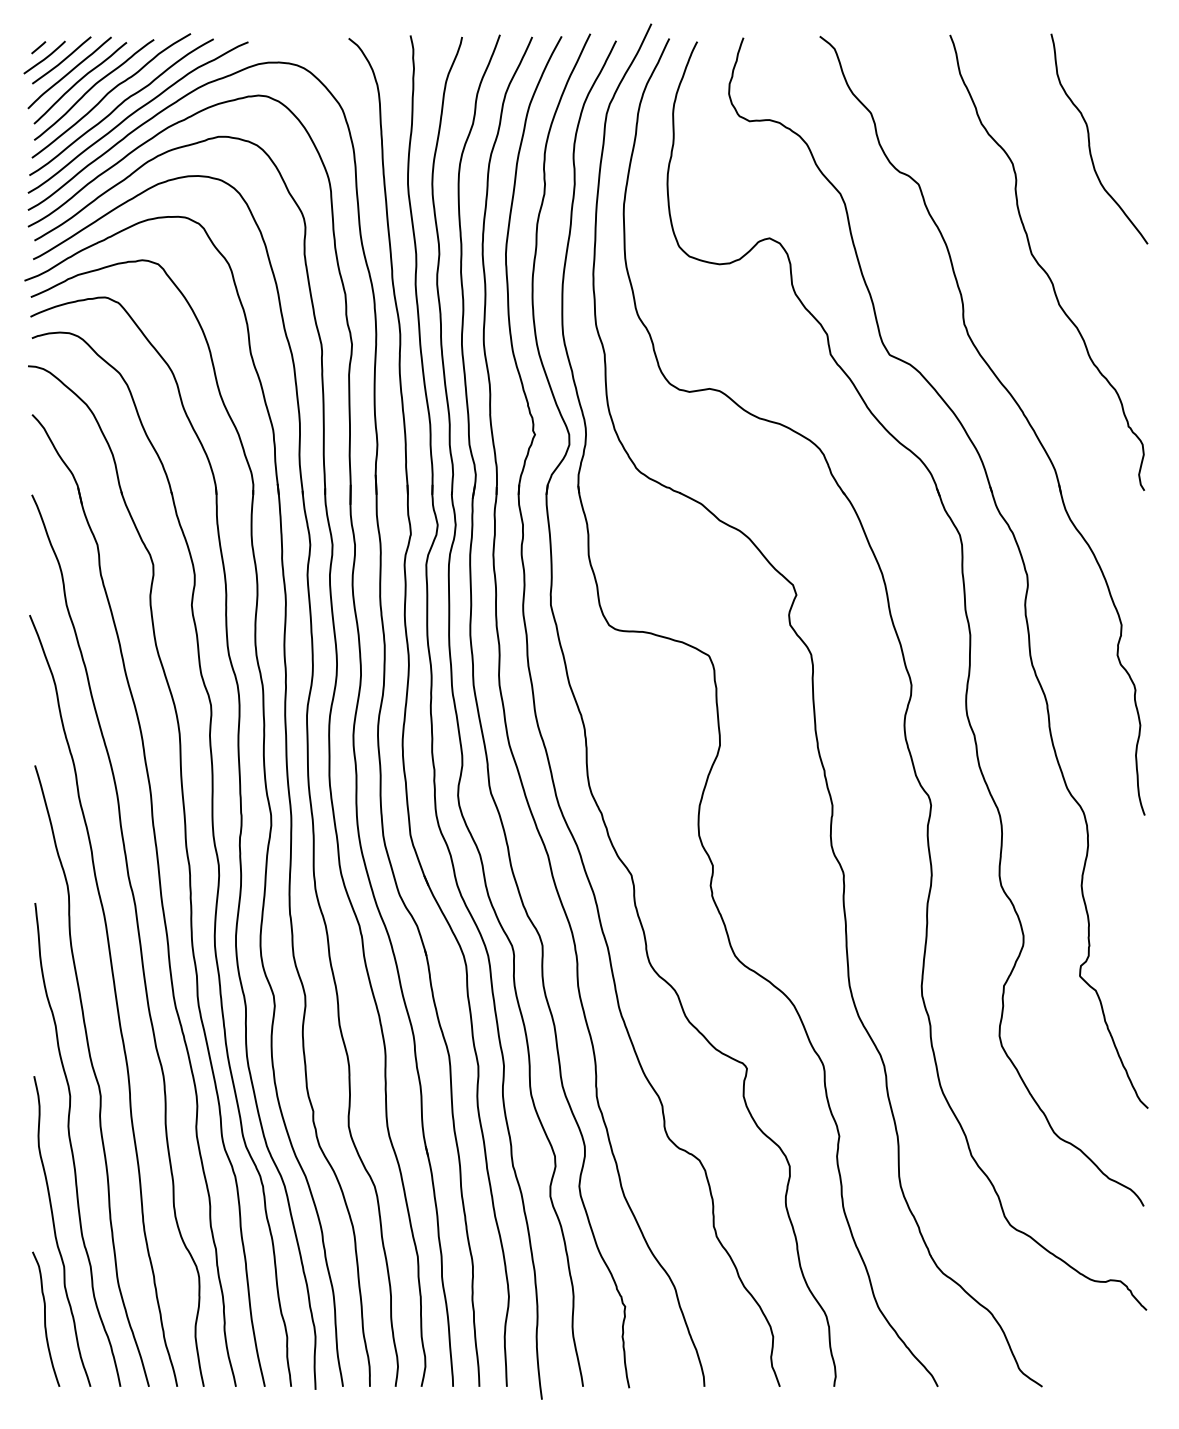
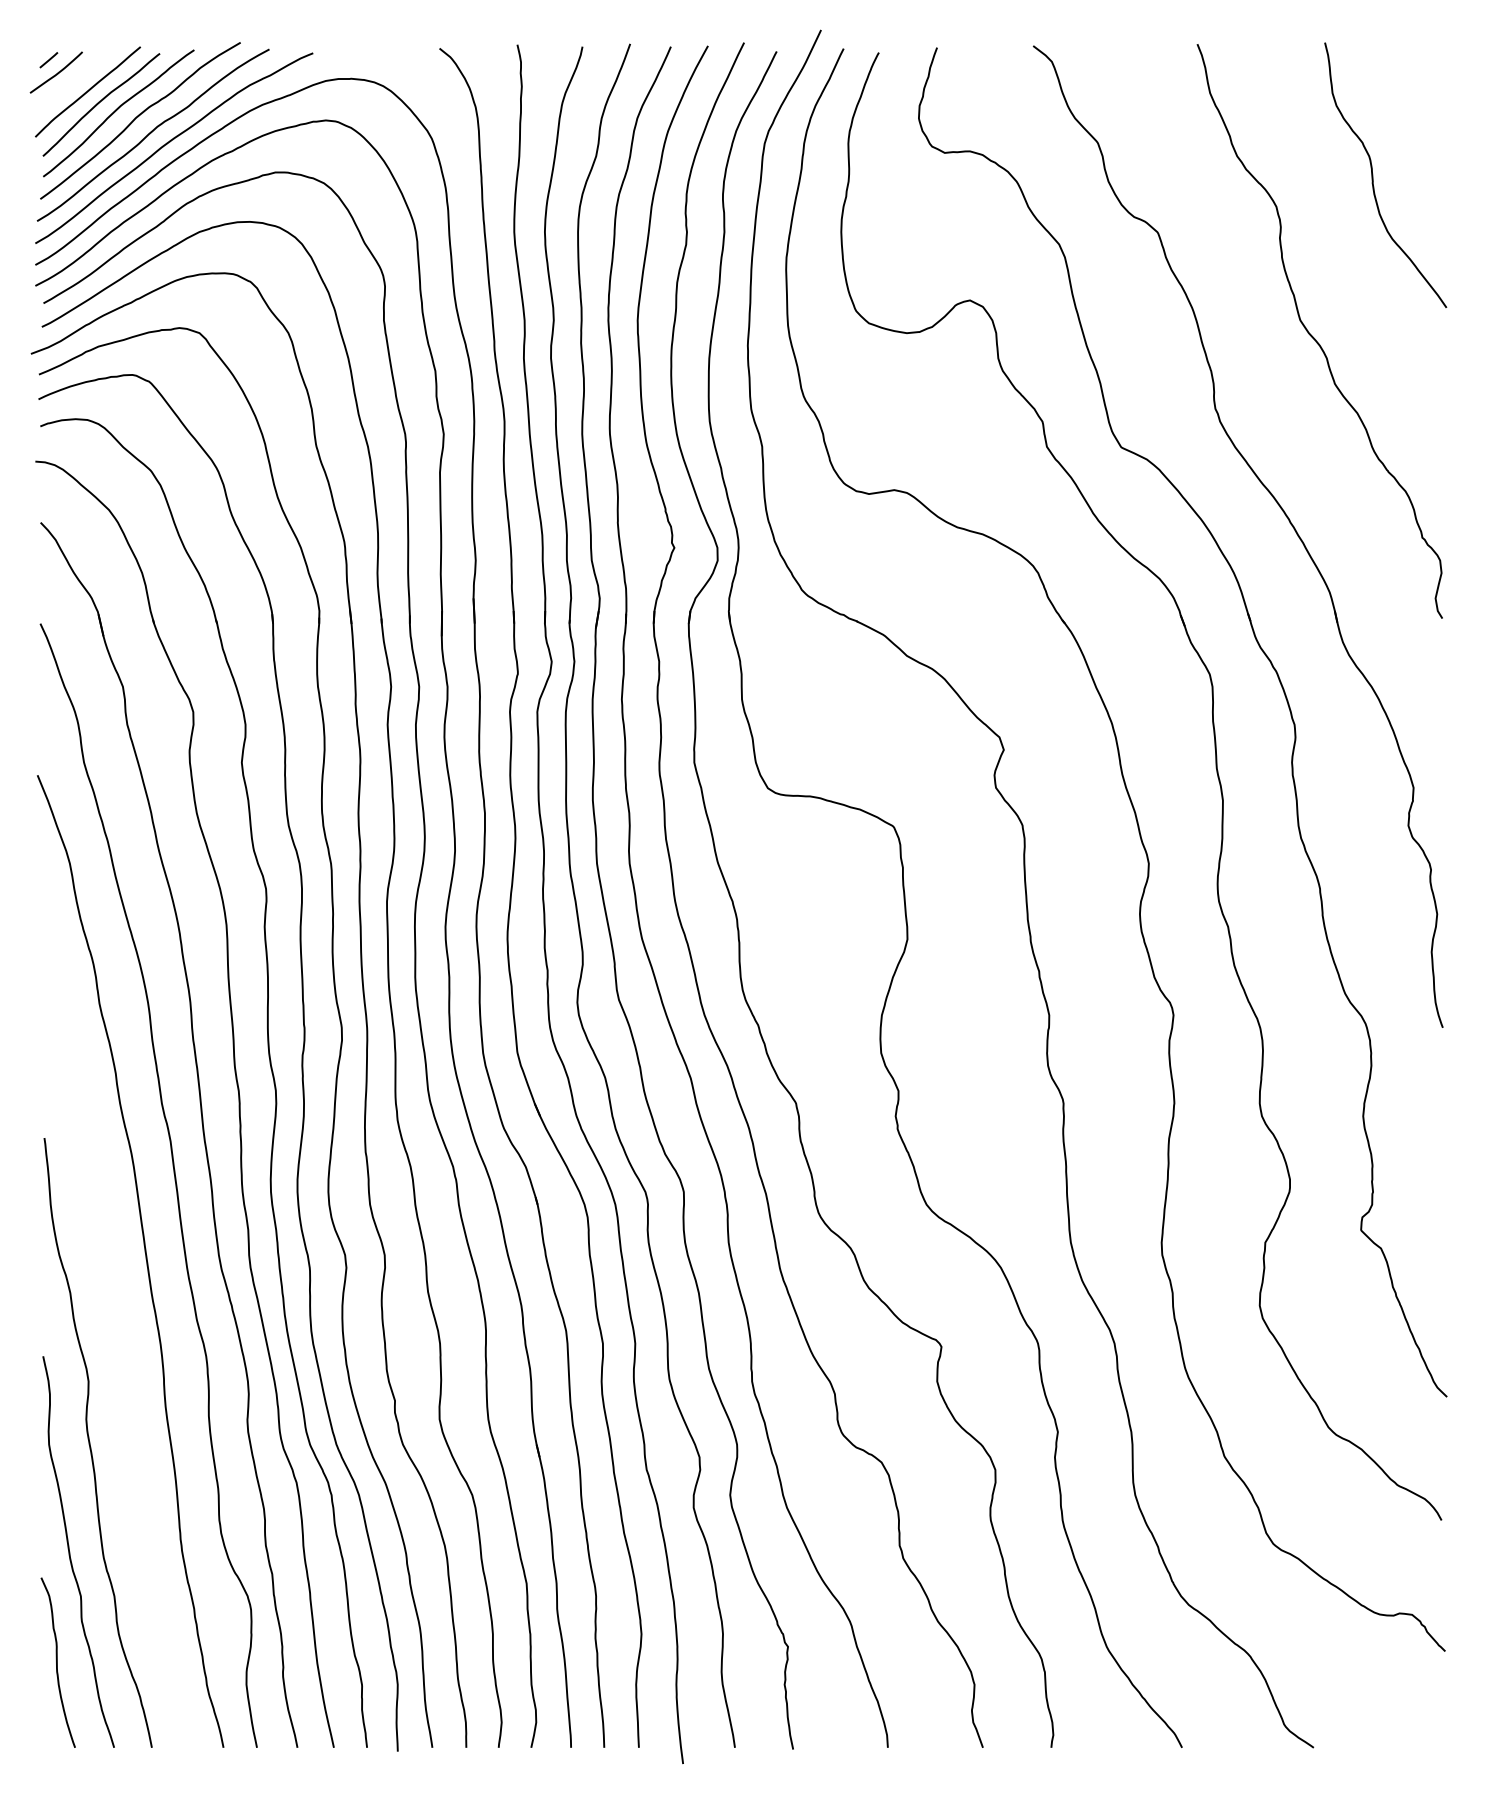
curve: (62, 60) -> (78, 76), removed
curve: (93, 1073) -> (118, 1353), removed

